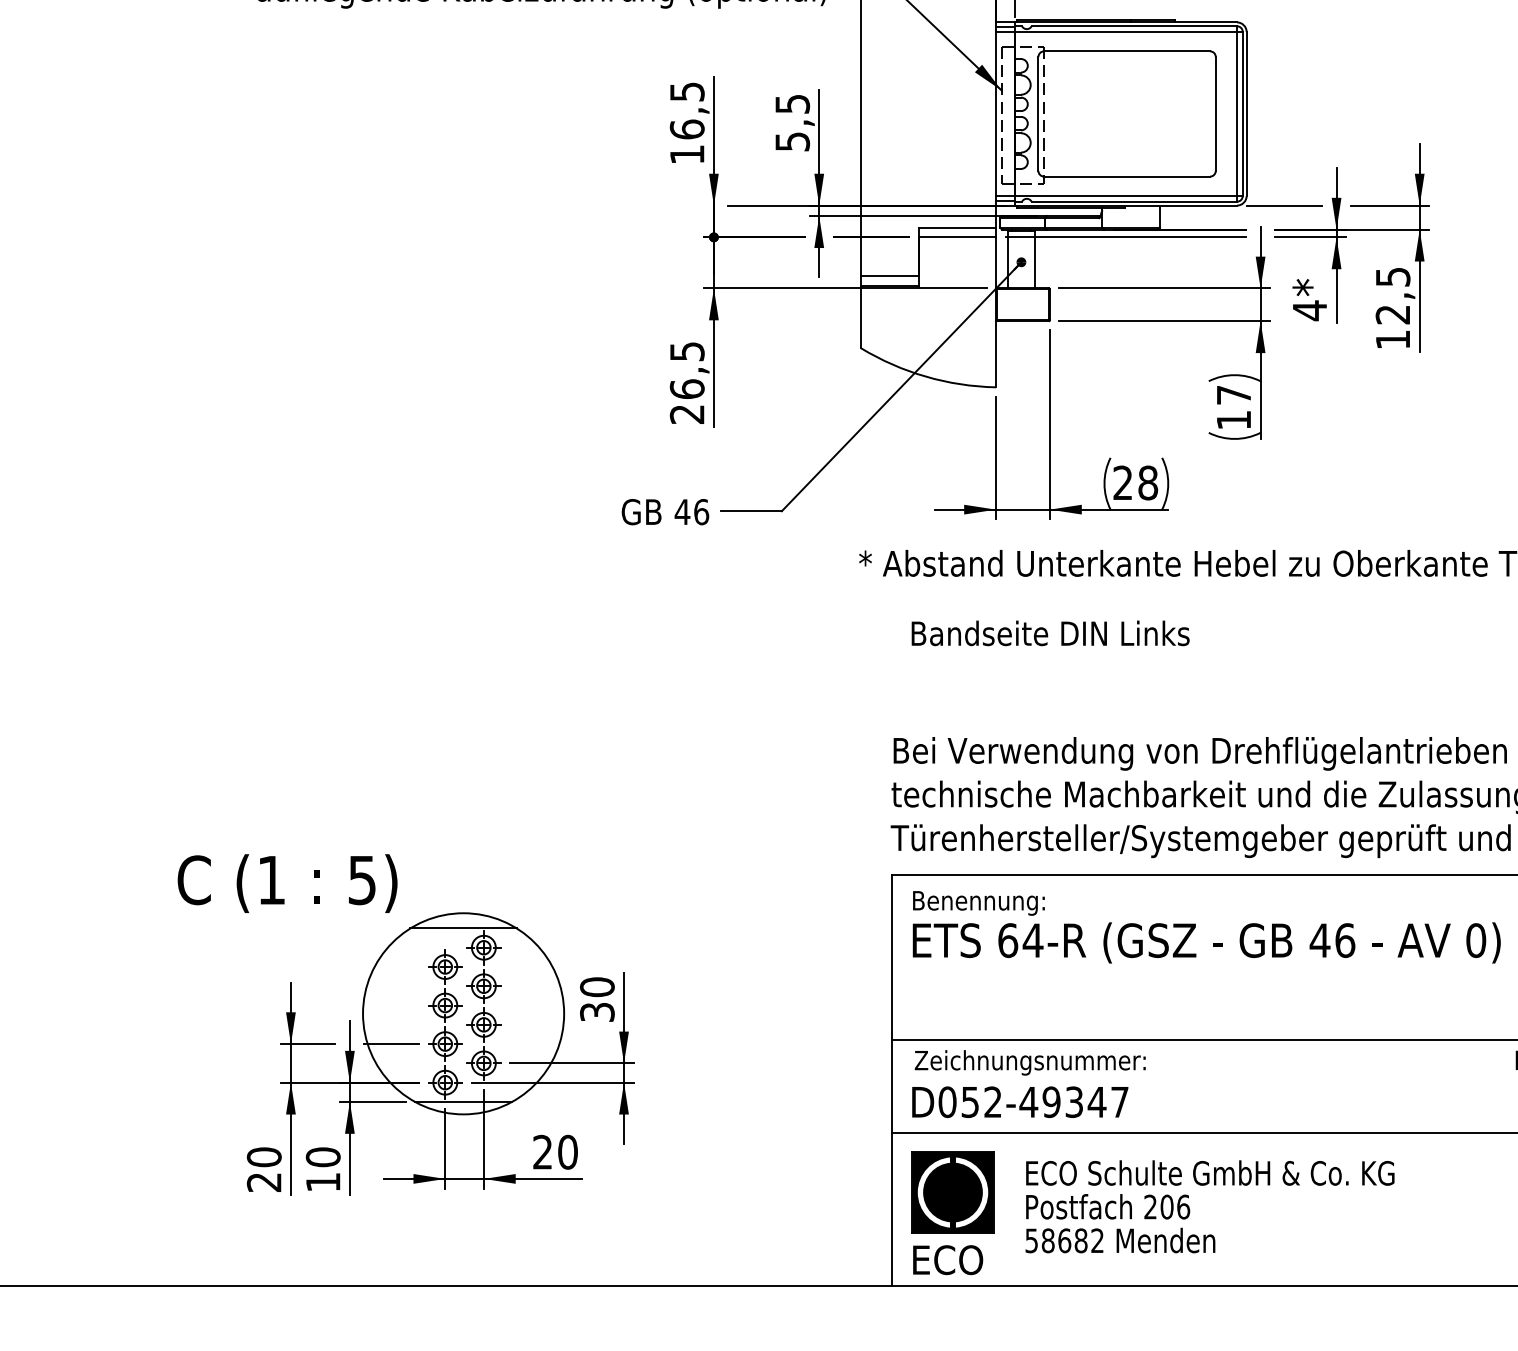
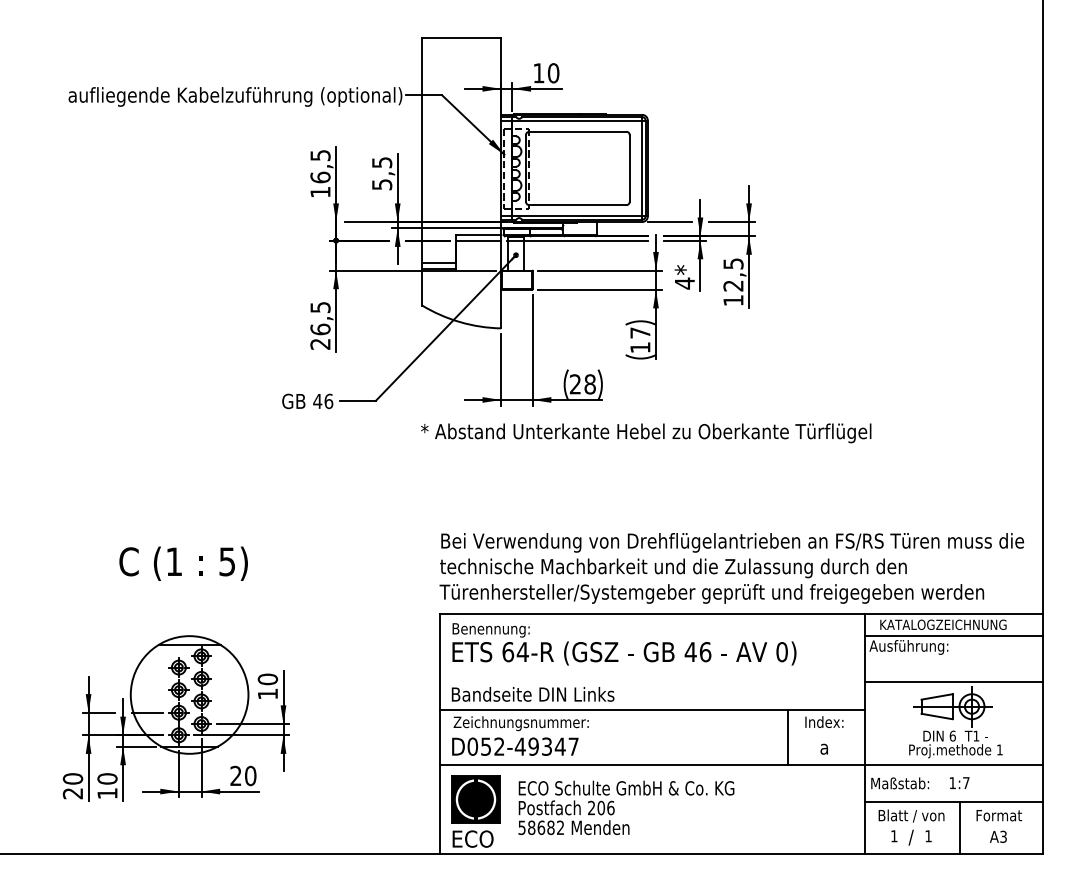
text: (1049, 633) -> (532, 694), moved
text: (287, 883) -> (183, 563), moved
text: (596, 1011) -> (267, 693), 30 -> 10
line: (1485, 1086) -> (787, 737), added

